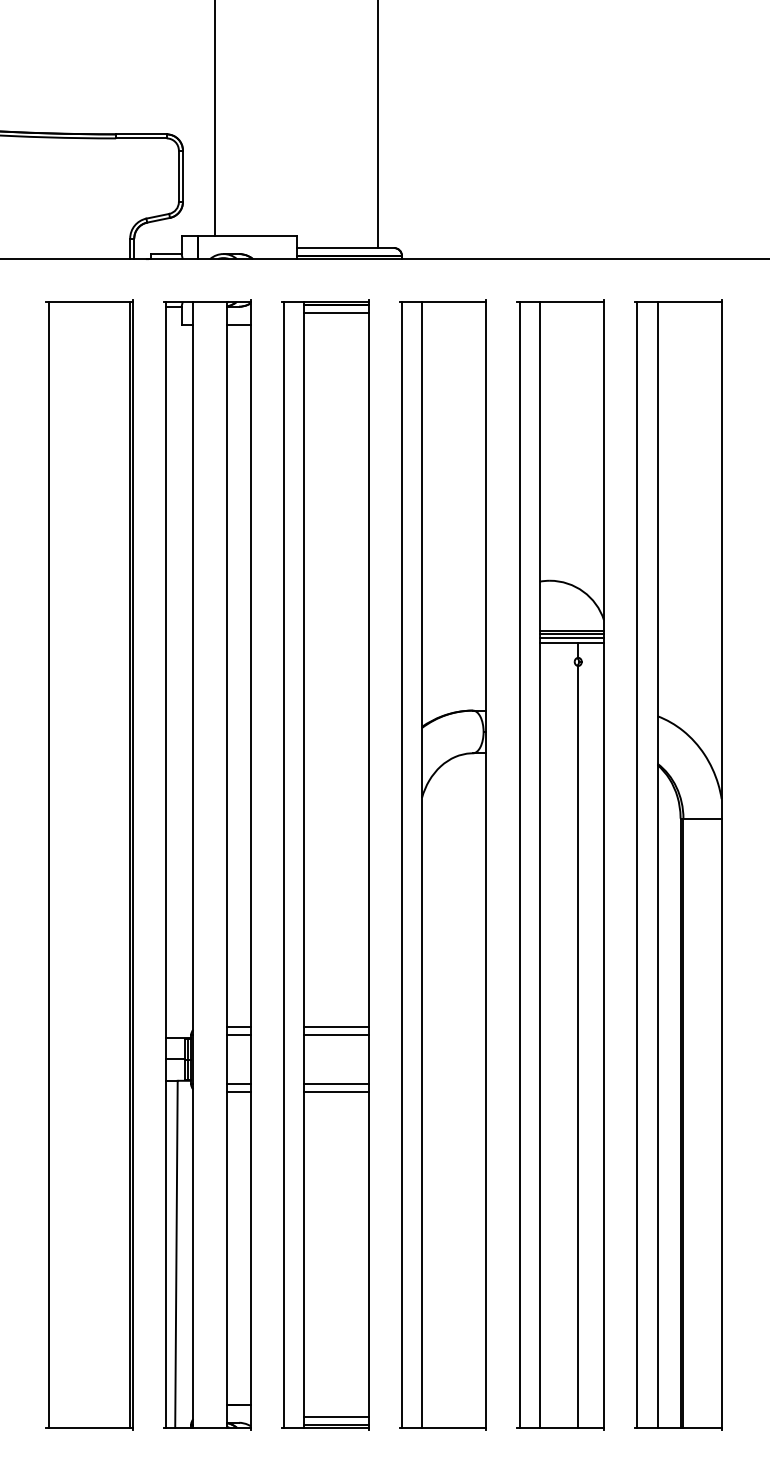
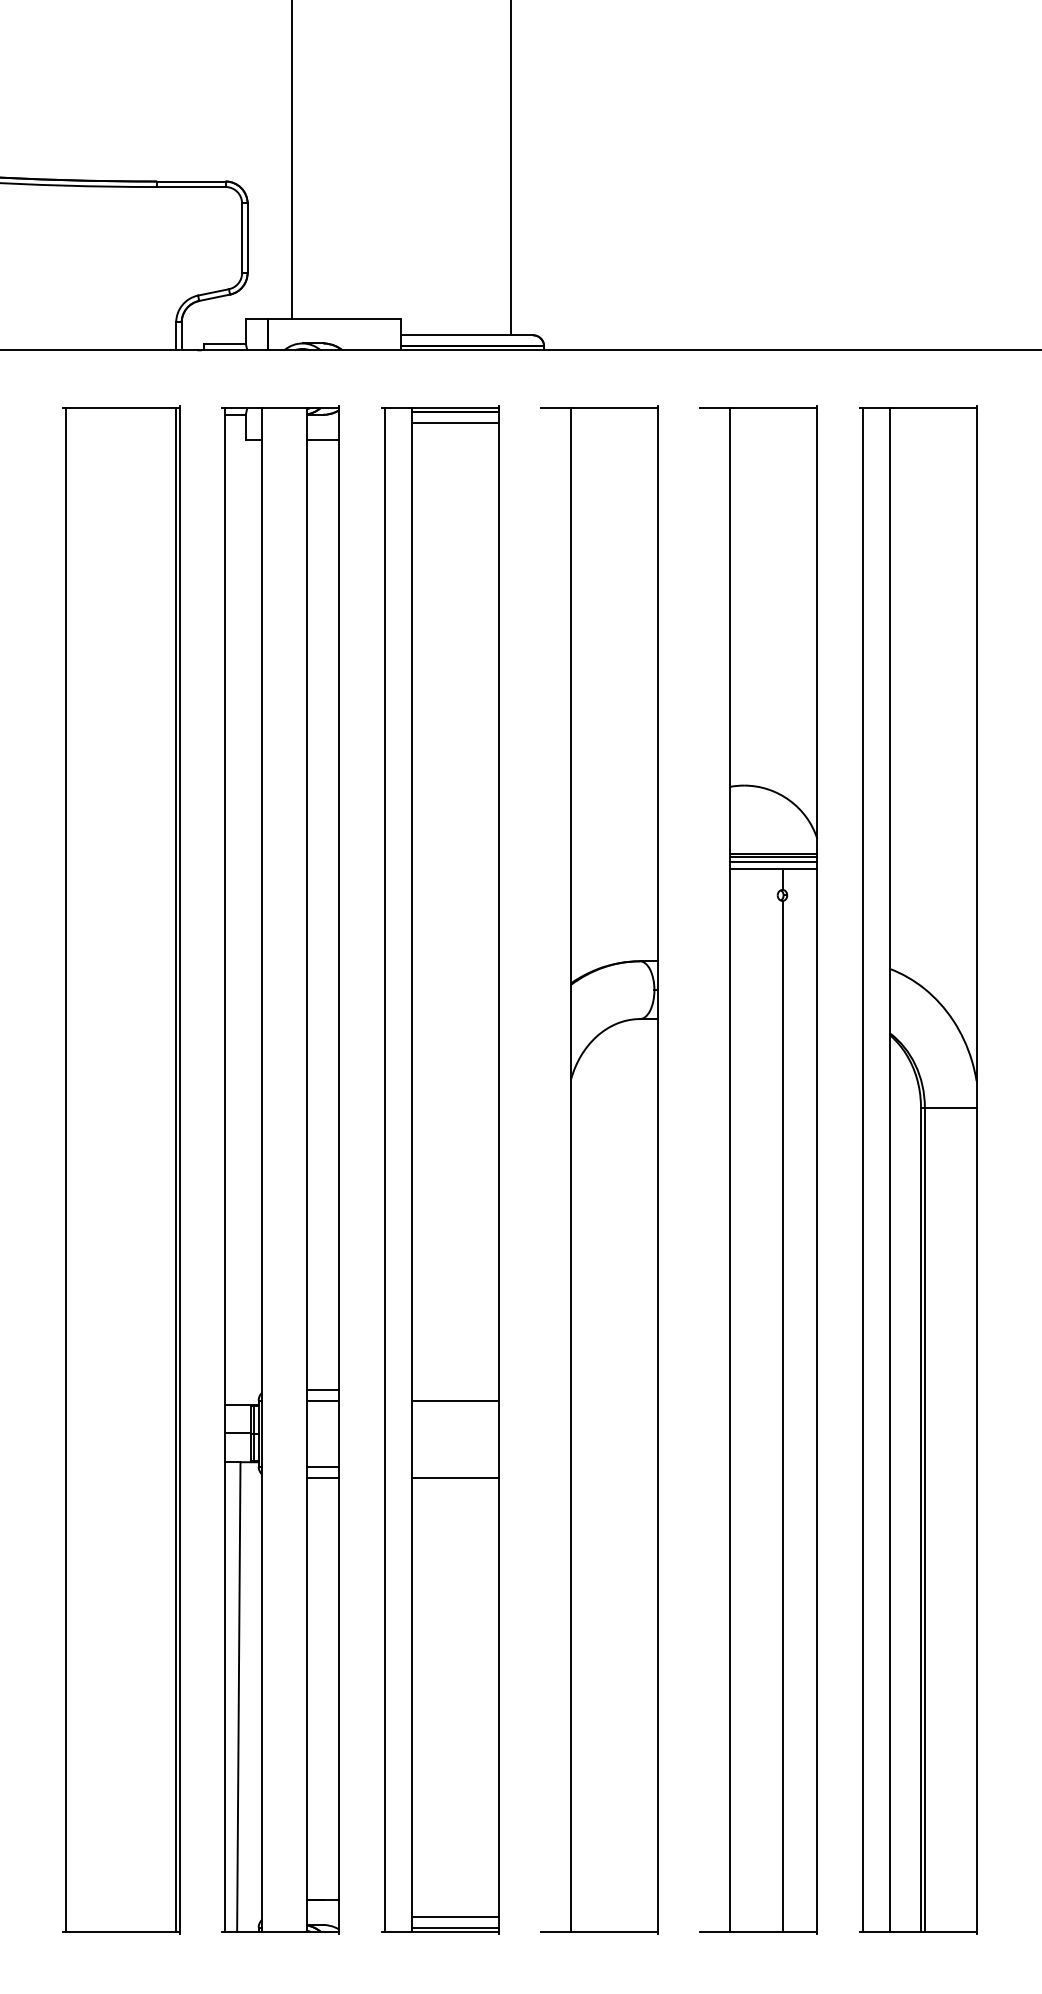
line: (401, 864) -> (543, 1169), removed
line: (519, 864) -> (703, 1169), removed
line: (335, 1027) -> (454, 1389), removed
line: (335, 1083) -> (454, 1466), removed

